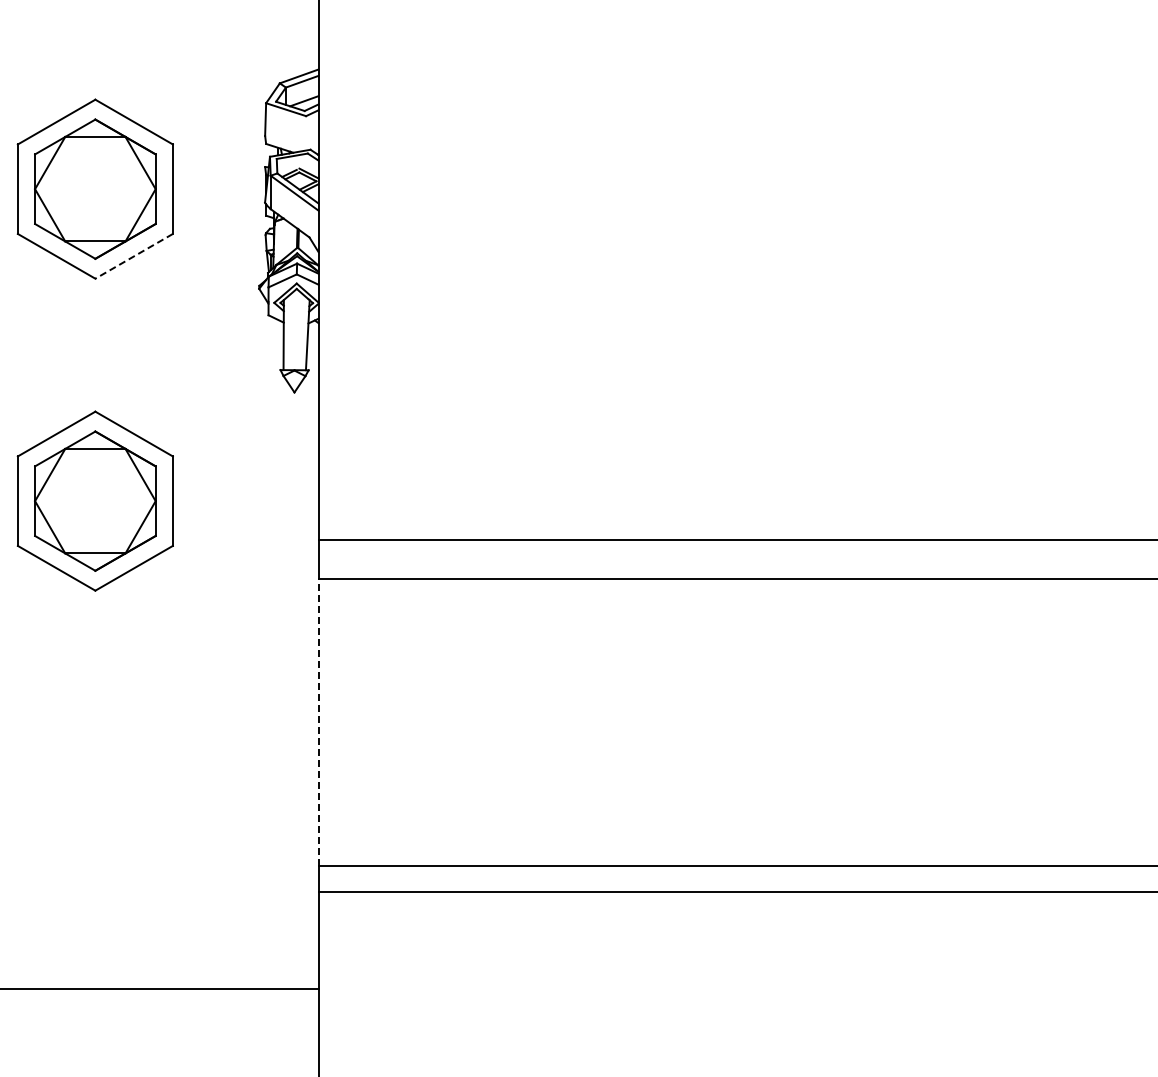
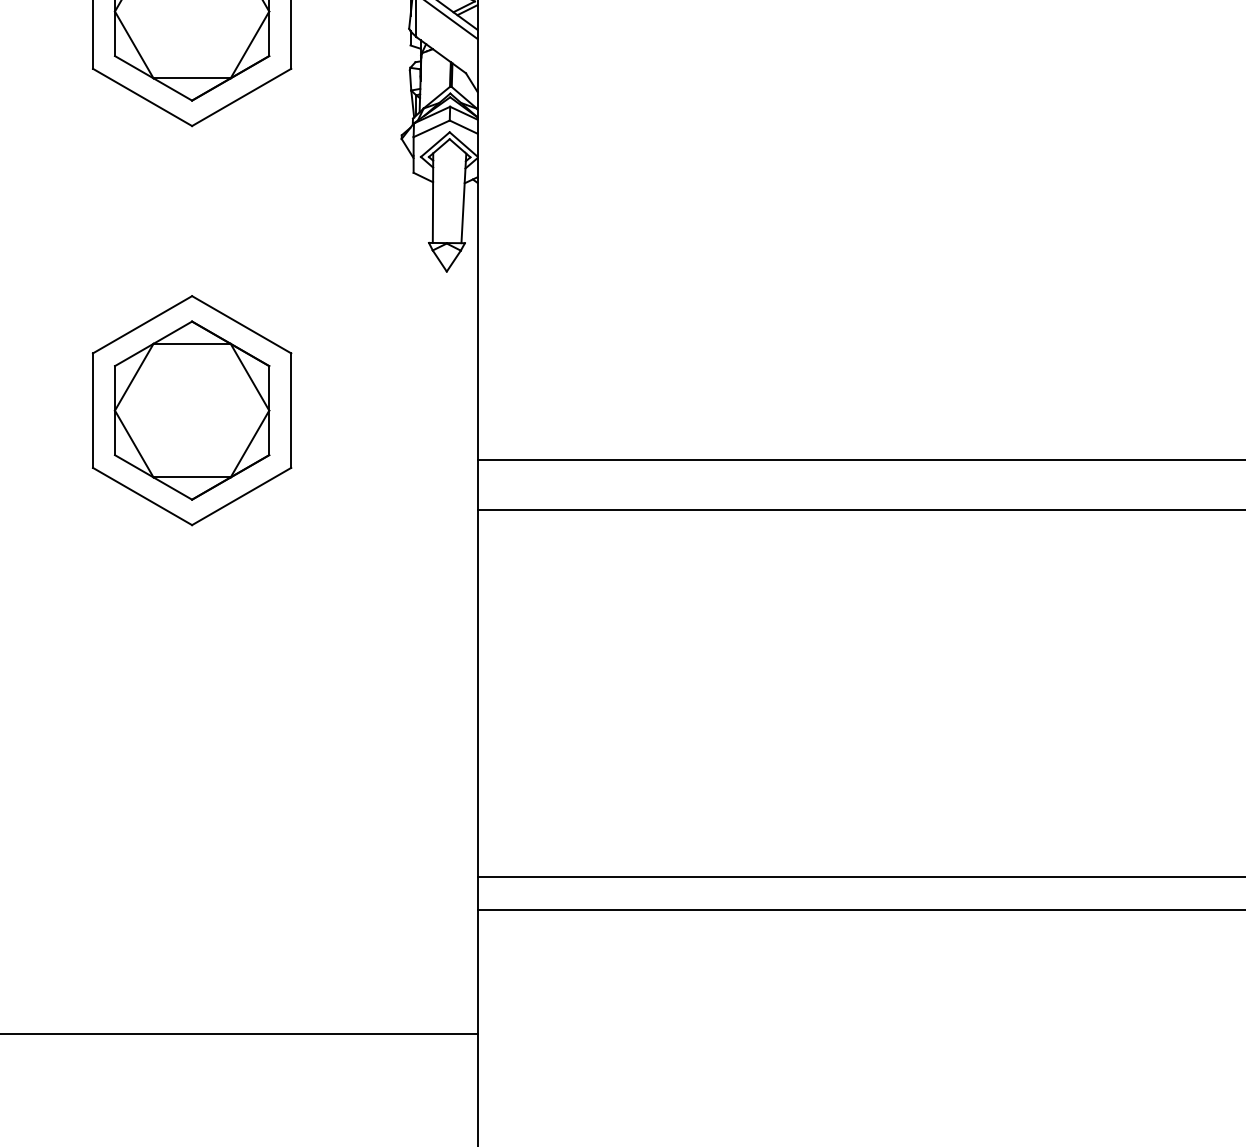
line: (134, 256) -> (242, 97), dashed -> solid
line: (318, 721) -> (477, 692), dashed -> solid

